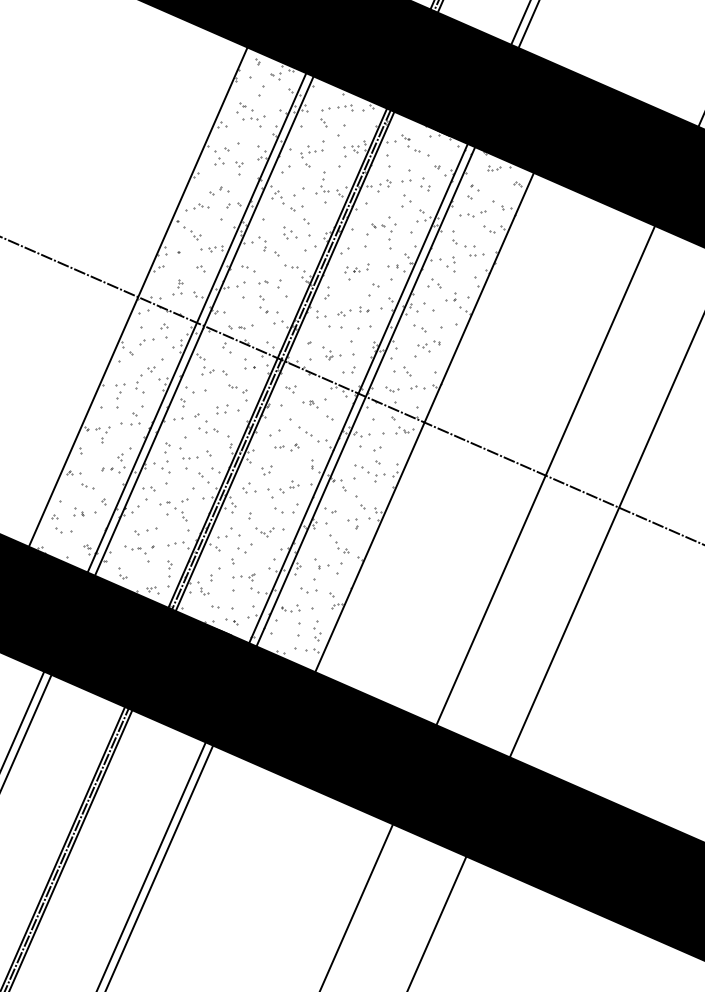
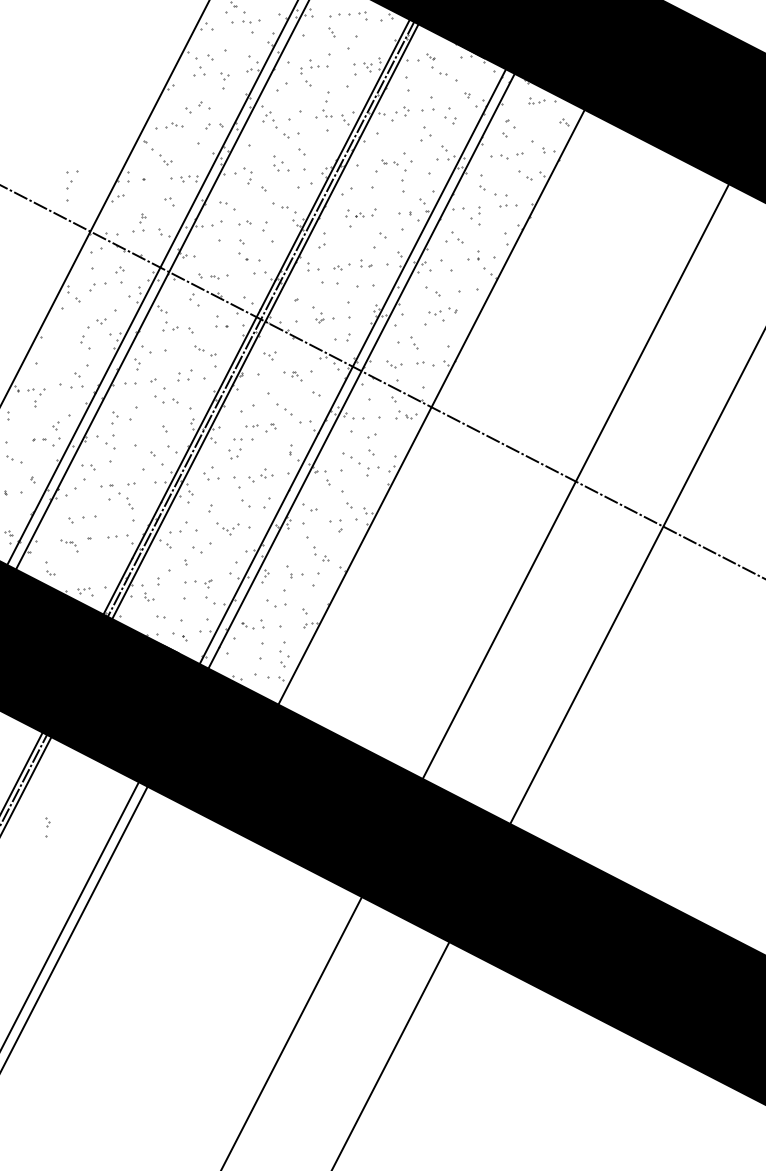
part: (120, 395) -> (71, 185), moved
part: (190, 457) -> (243, 438), moved
part: (136, 553) -> (68, 545), size x0.6
part: (169, 568) -> (47, 826), moved

